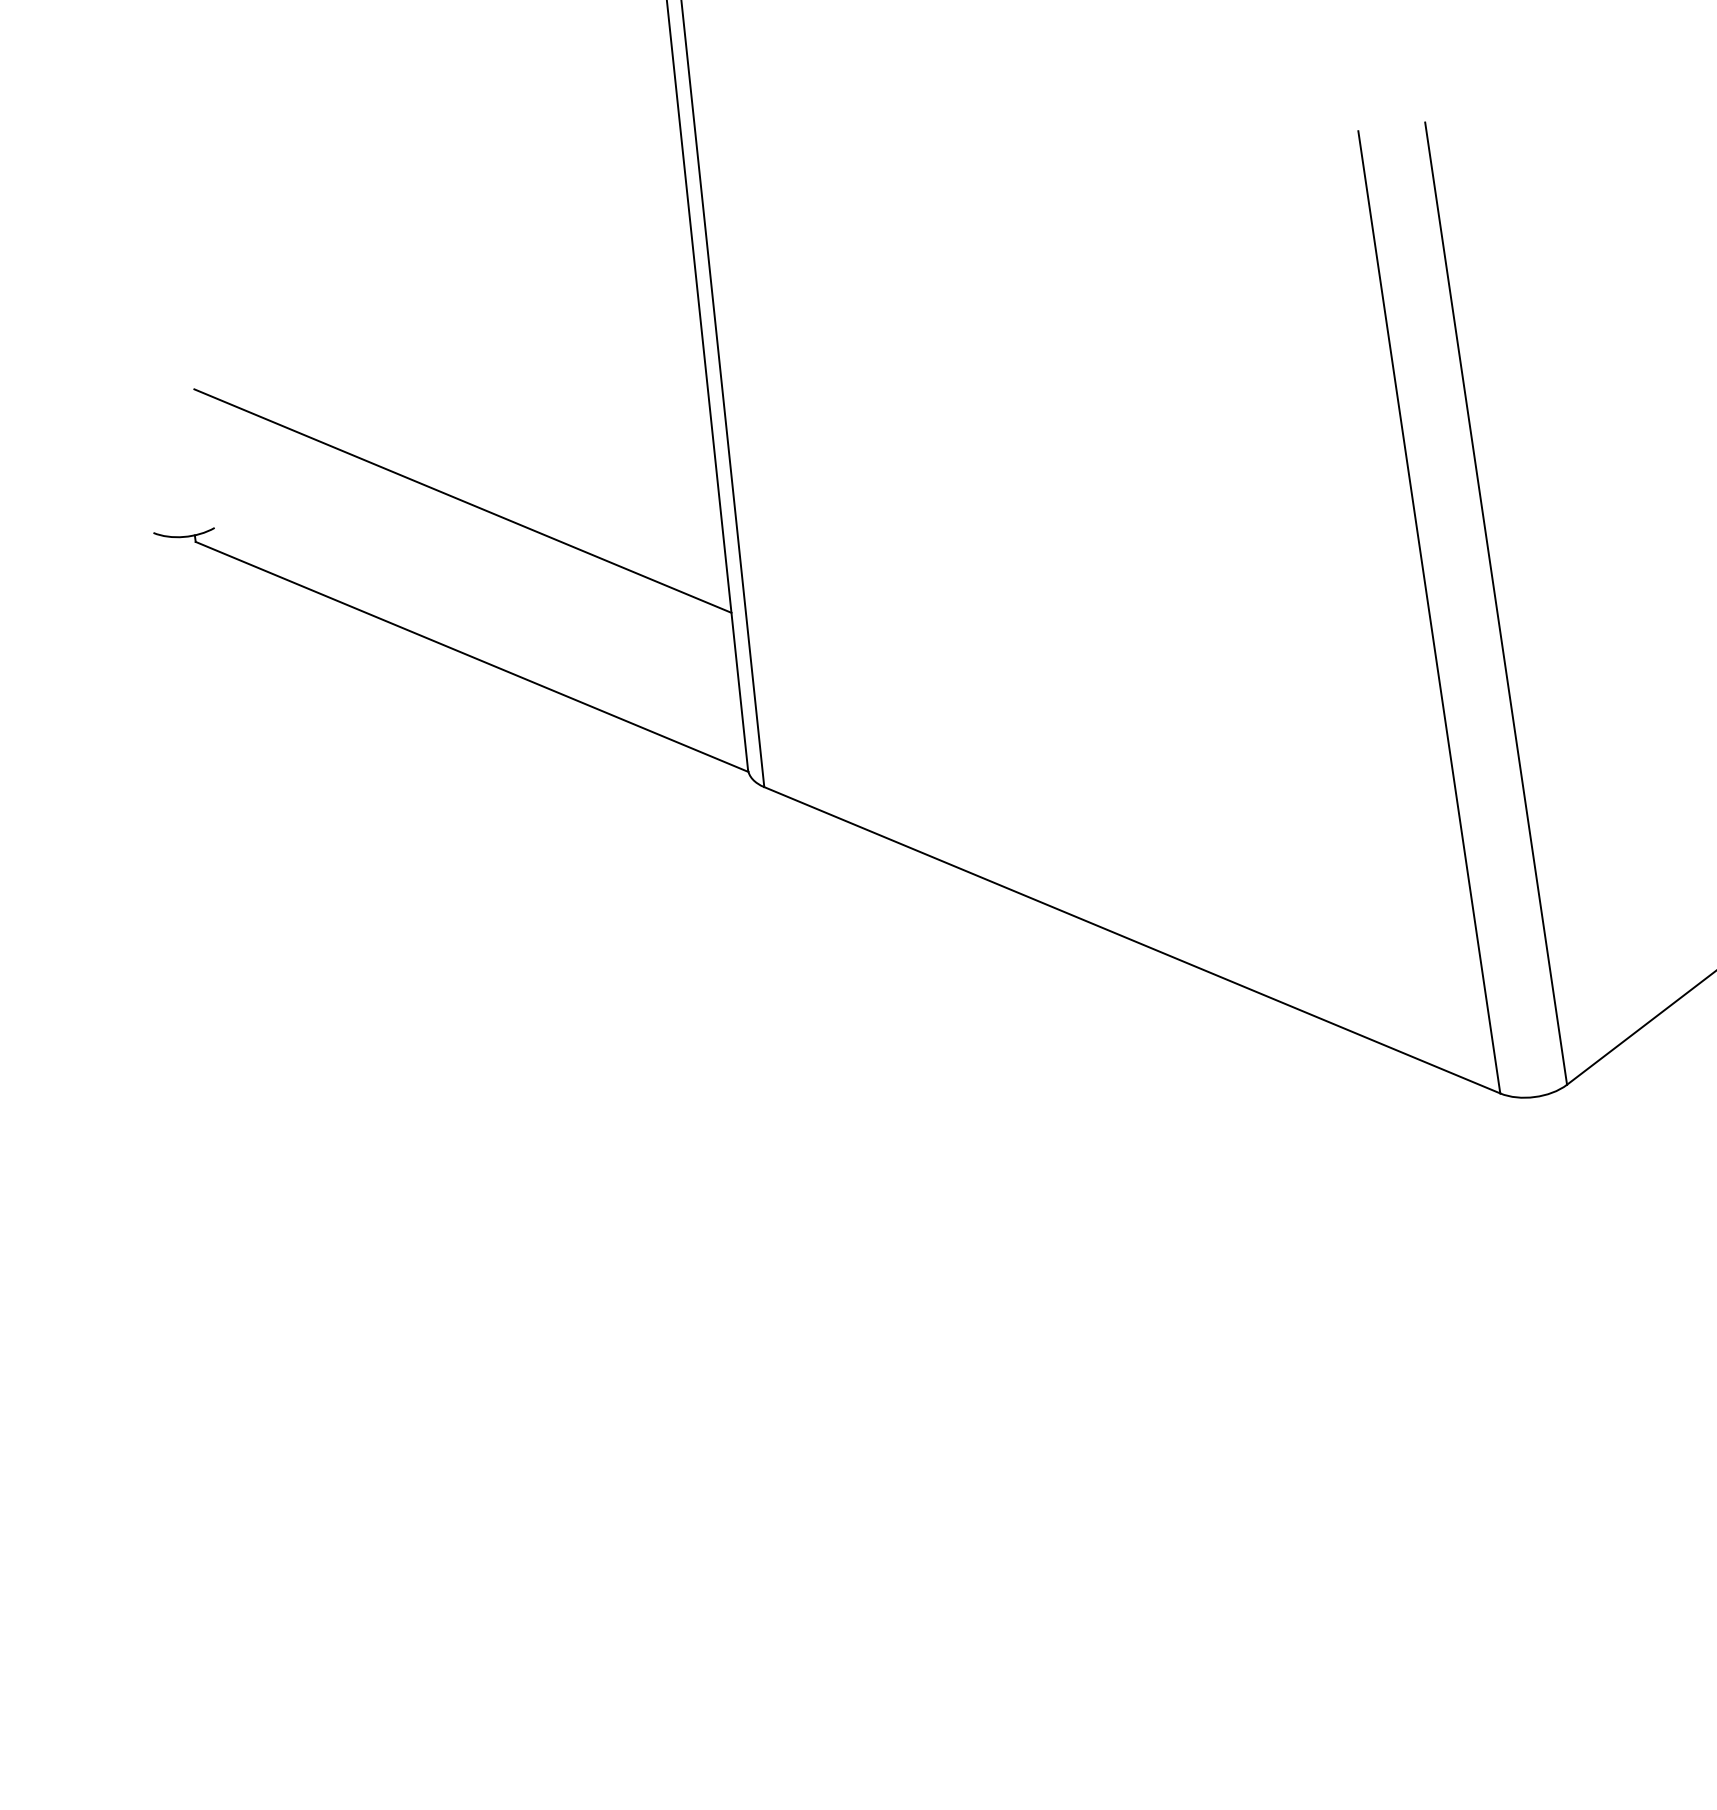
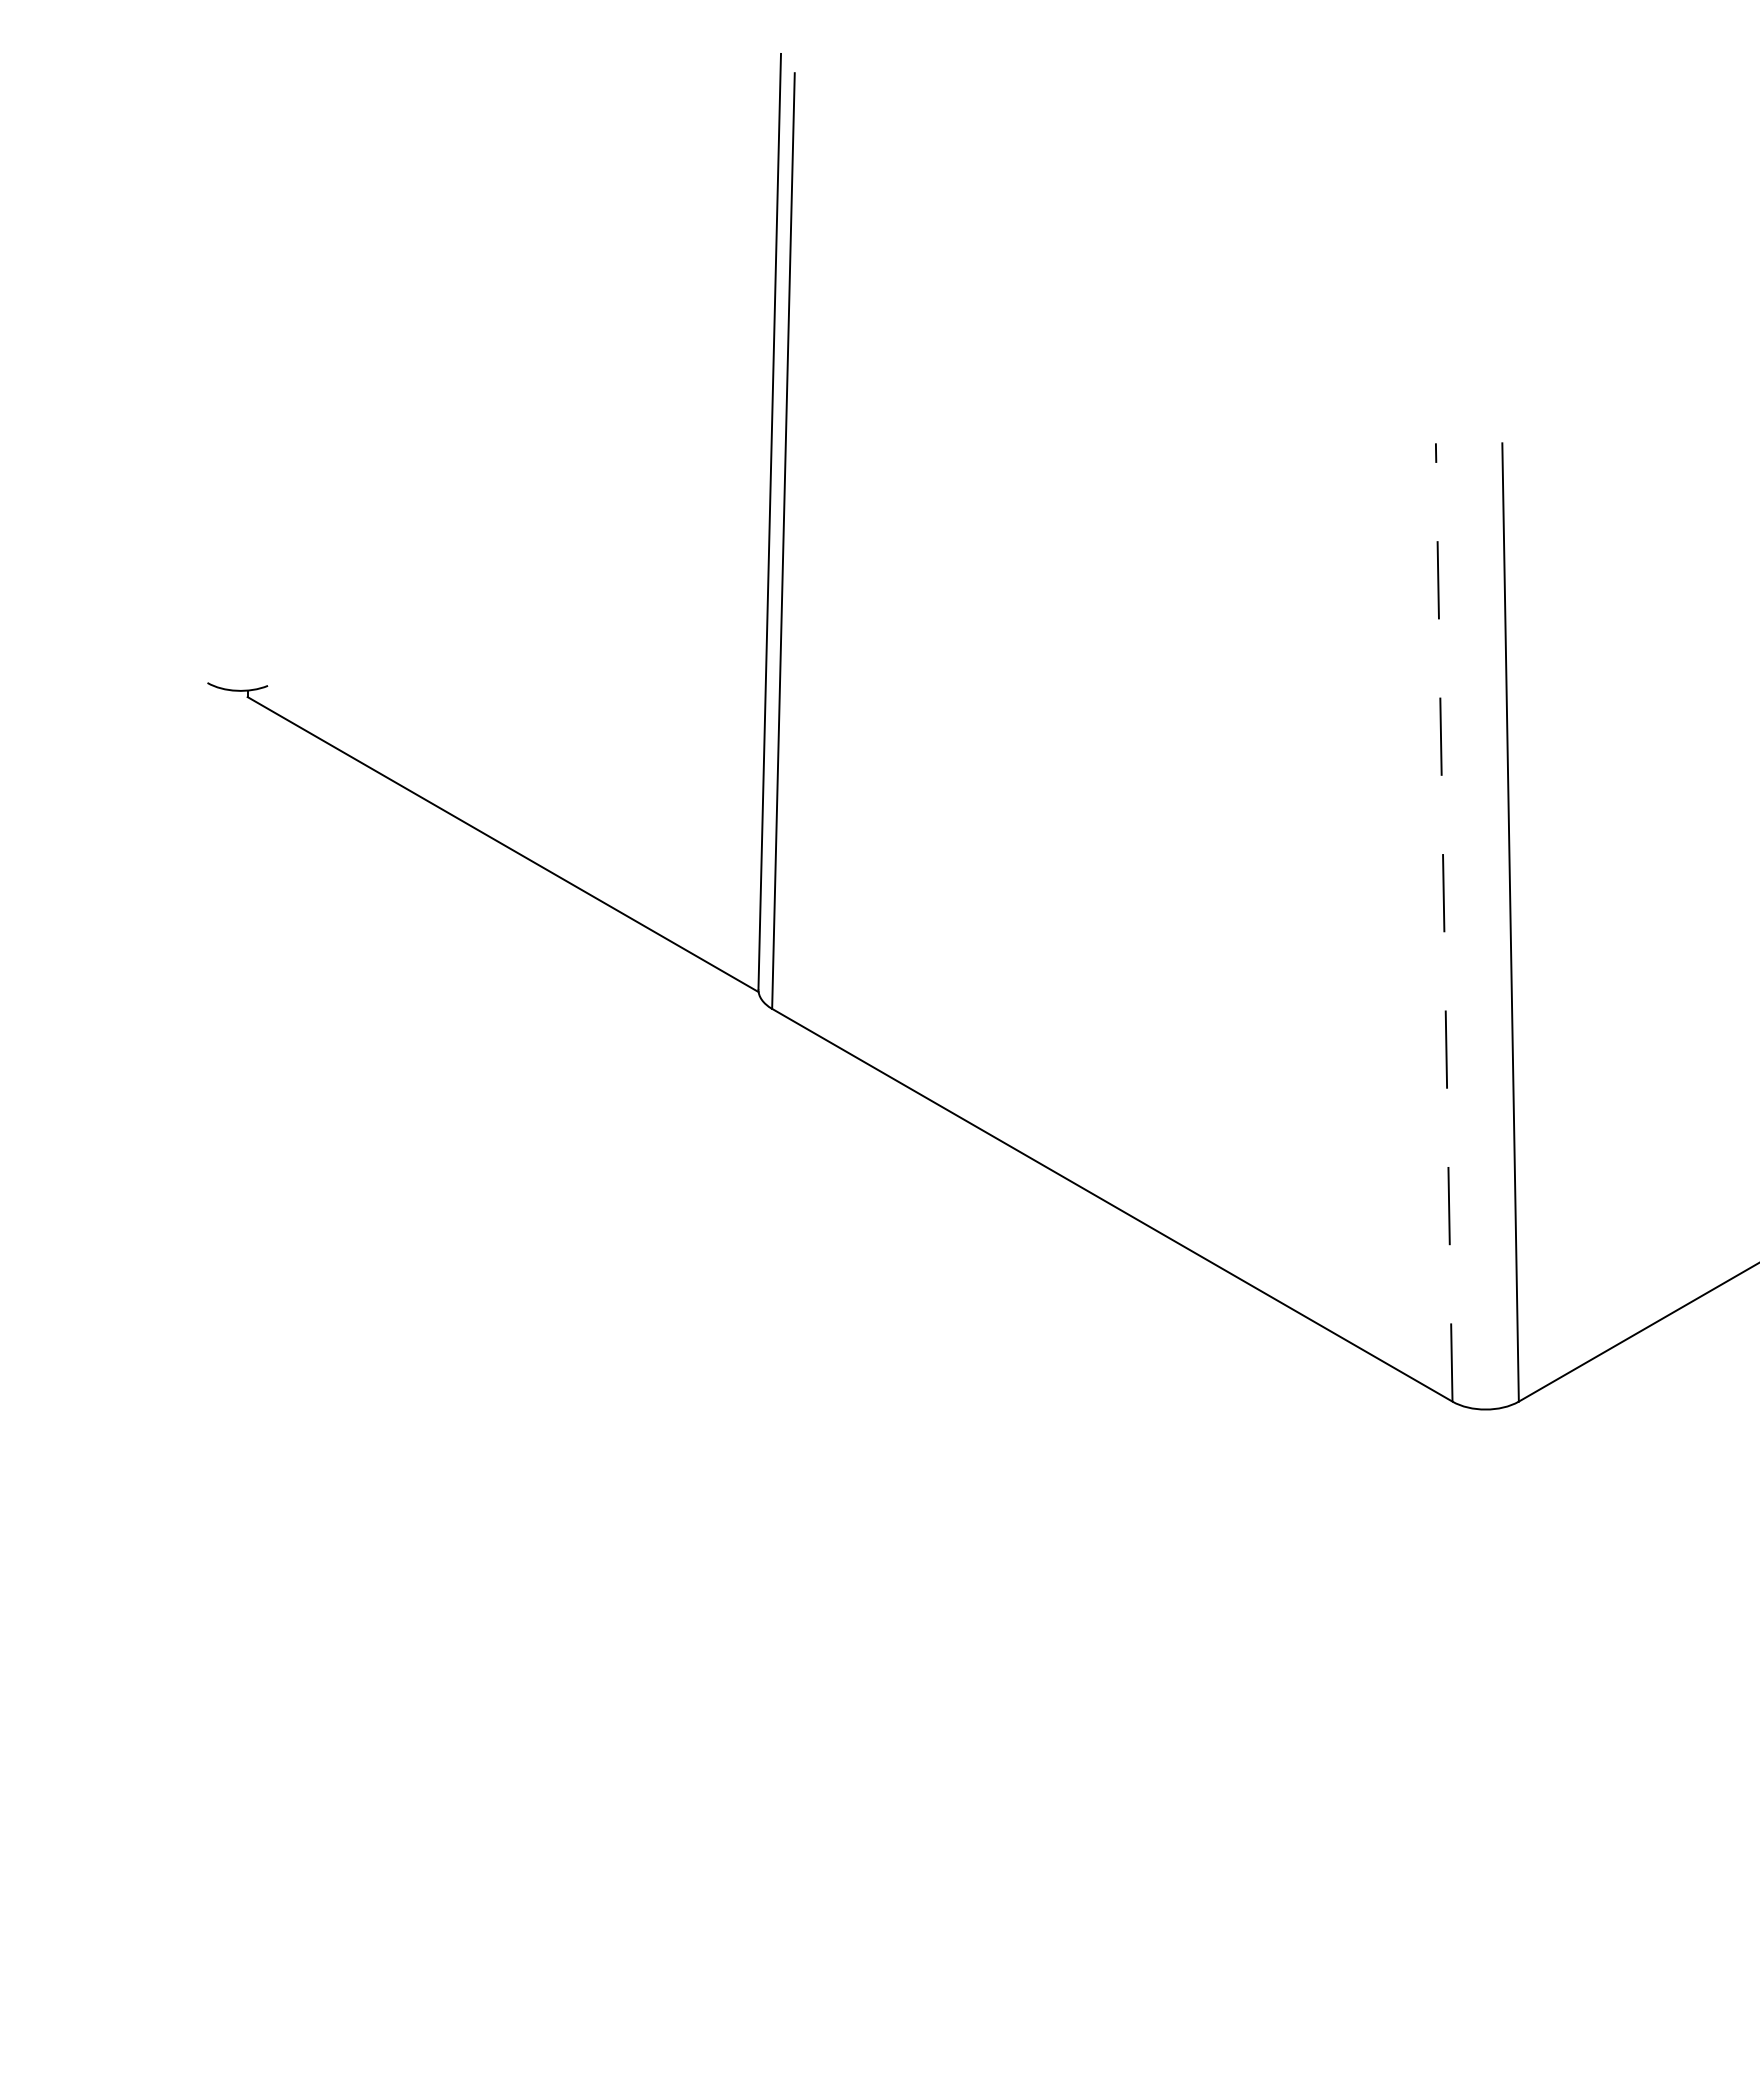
line: (462, 500) -> (513, 690), removed
line: (1429, 611) -> (1444, 921), solid -> dashed

